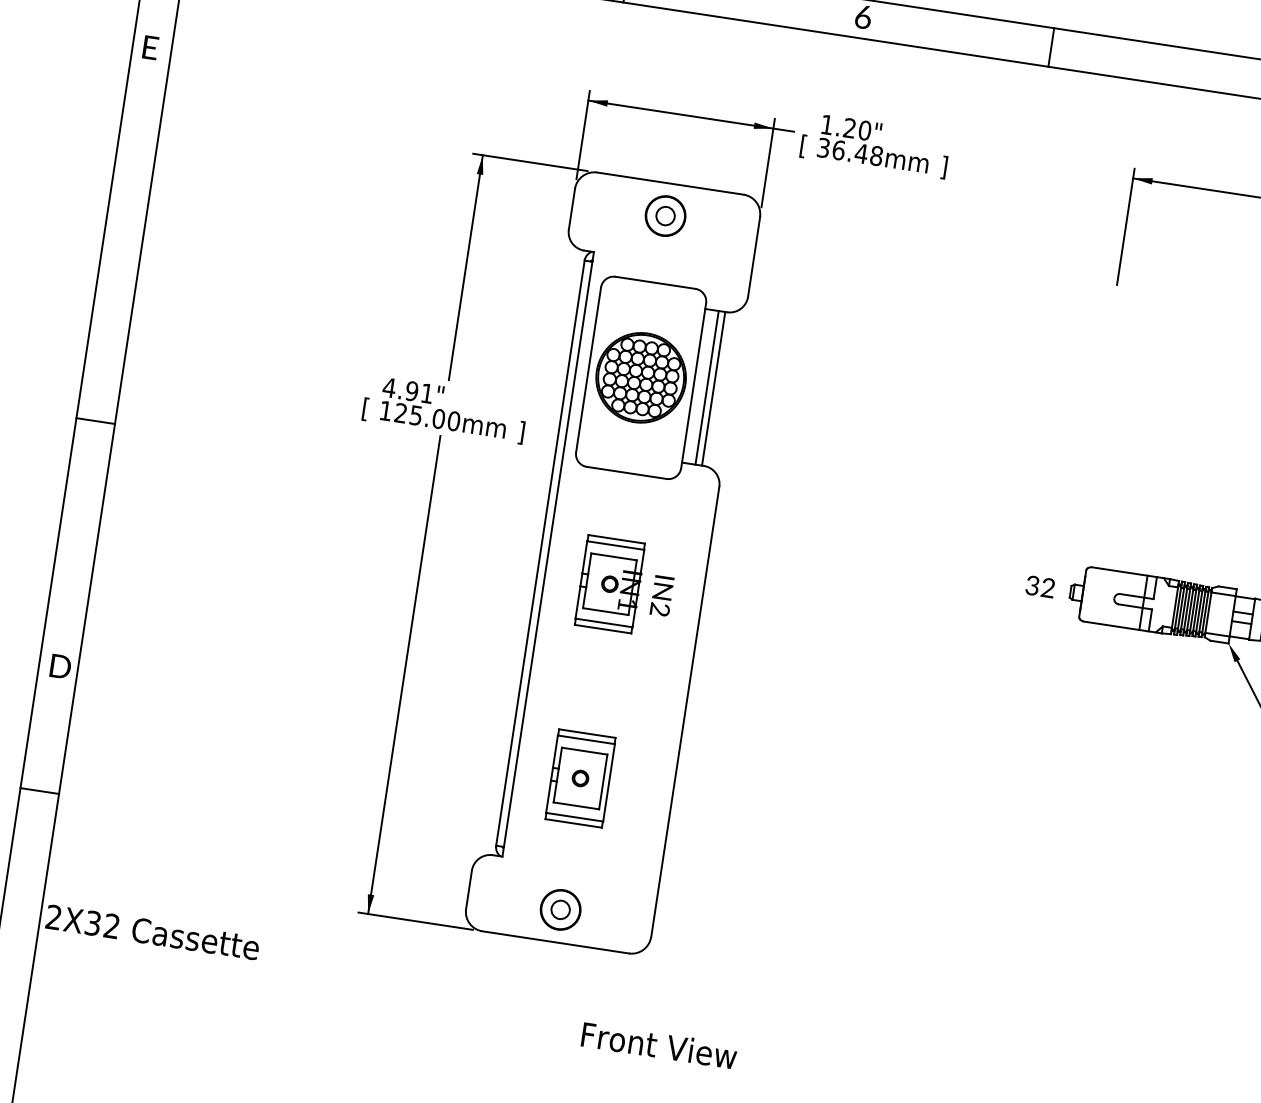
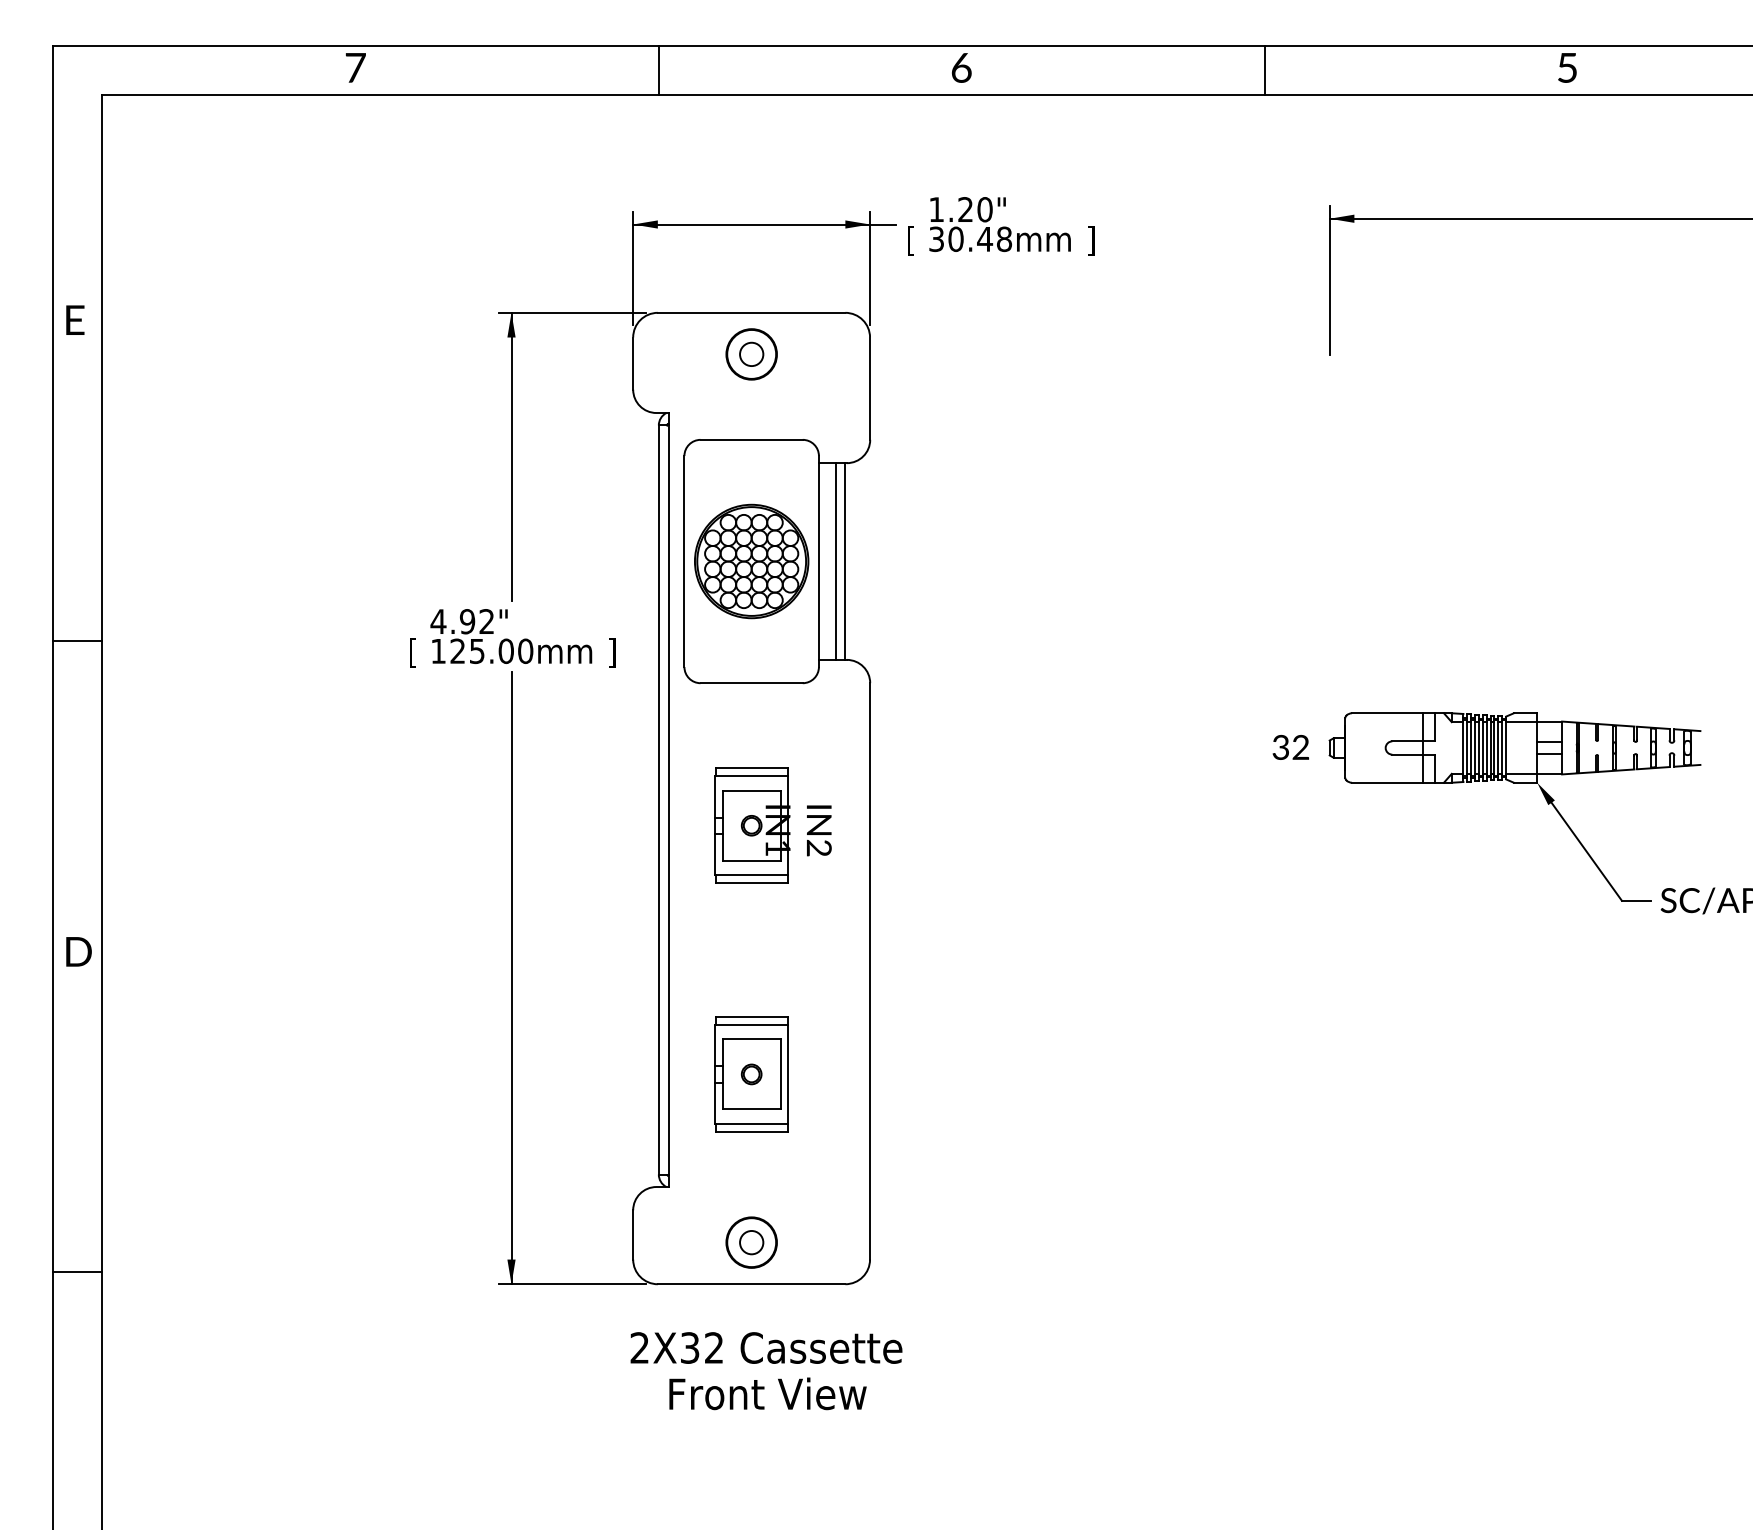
text: (150, 47) -> (75, 319), moved
line: (1051, 47) -> (1264, 70), moved
text: (838, 149) -> (955, 238), 36.48mm -> 30.48mm
text: (426, 393) -> (486, 621), 4.91" -> 4.92"
line: (95, 420) -> (76, 640), moved
text: (60, 666) -> (78, 951), moved
line: (39, 790) -> (76, 1272), moved
text: (152, 932) -> (766, 1347), moved
text: (659, 1045) -> (767, 1393), moved

